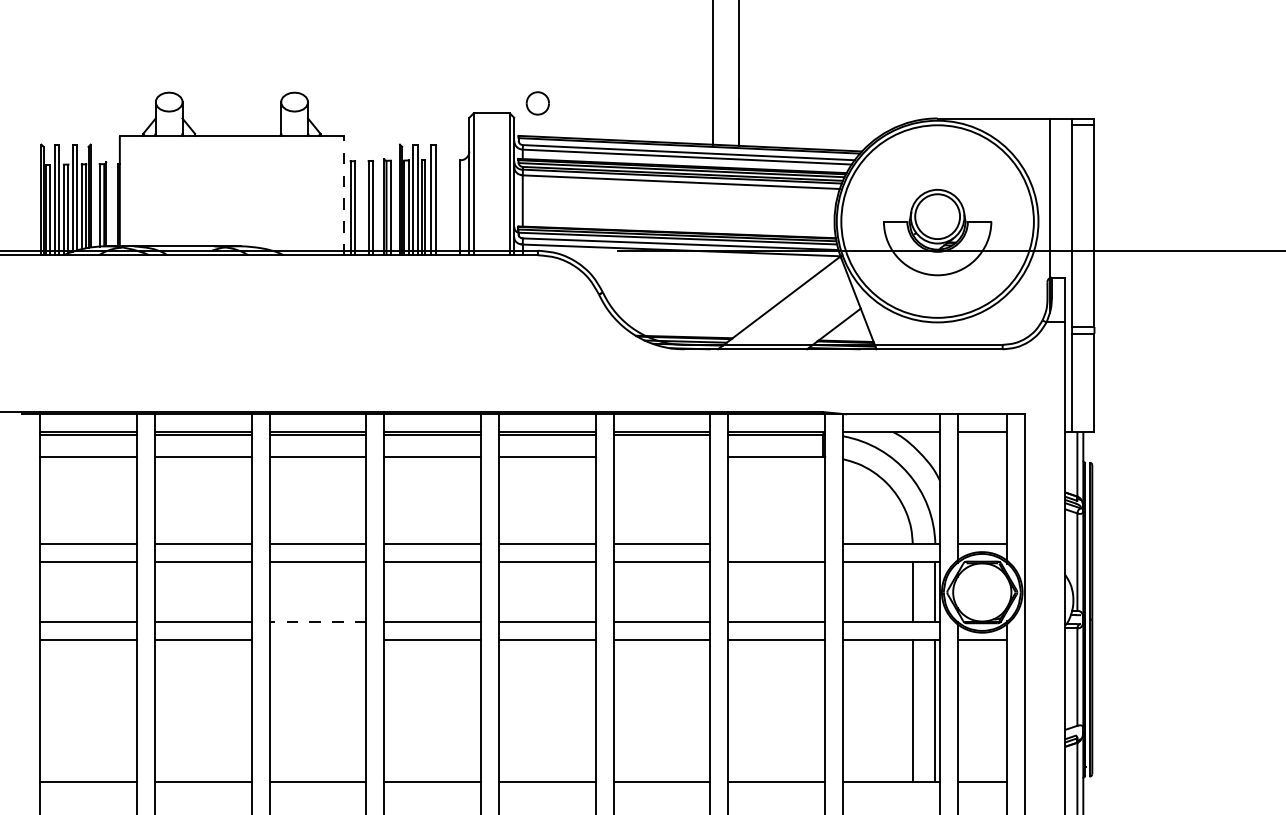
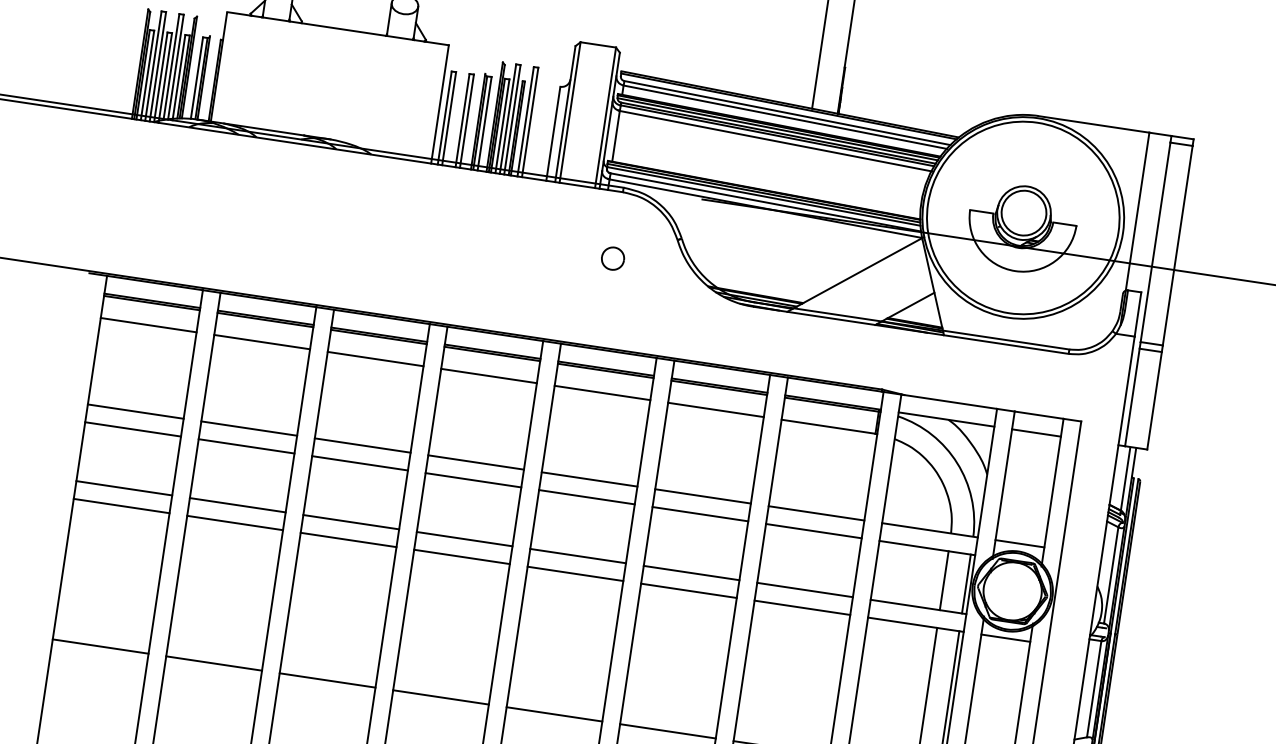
part: (537, 103) -> (612, 258), moved
line: (343, 195) -> (439, 104), dashed -> solid
line: (661, 456) -> (715, 409), added
line: (776, 544) -> (816, 513), added
line: (317, 621) -> (350, 521), dashed -> solid
line: (317, 639) -> (348, 539), added

